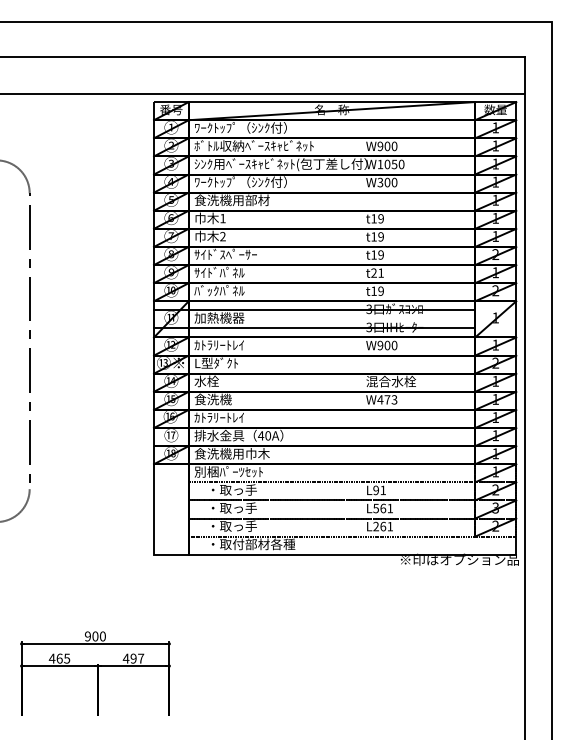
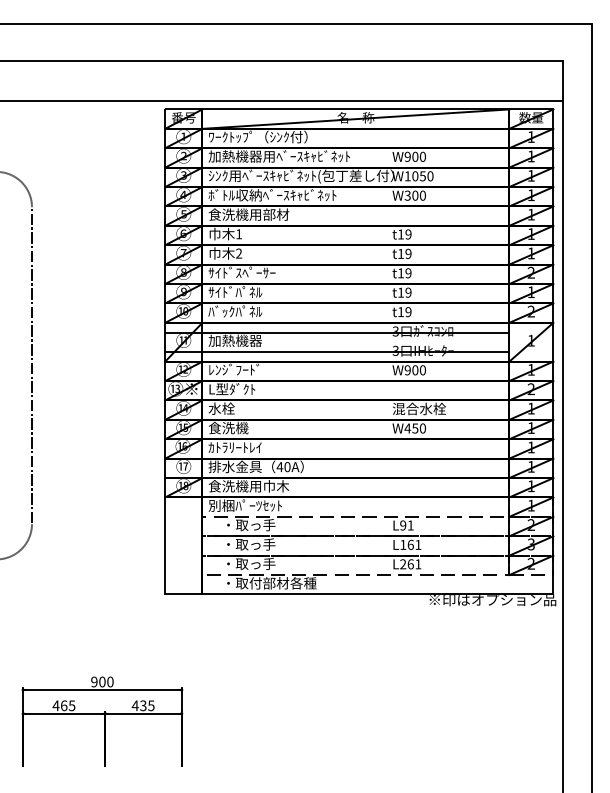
text: (259, 146) -> (278, 156), ﾎﾞﾄﾙ収納ﾍﾞｰｽｷｬﾋﾞﾈｯﾄ -> 加熱機器用ﾍﾞｰｽｷｬﾋﾞﾈｯﾄ
text: (254, 182) -> (272, 195), ﾜｰｸﾄｯﾌﾟ（ｼﾝｸ付） -> ﾎﾞﾄﾙ収納ﾍﾞｰｽｷｬﾋﾞﾈｯﾄ
text: (377, 272) -> (404, 292), t21 -> t19
text: (218, 344) -> (234, 369), ｶﾄﾗﾘｰﾄﾚｲ -> ﾚﾝｼﾞﾌｰﾄﾞ
text: (390, 399) -> (418, 428), W473 -> W450
text: (376, 508) -> (403, 544), L561 -> L161
text: (137, 658) -> (147, 705), 497 -> 435

